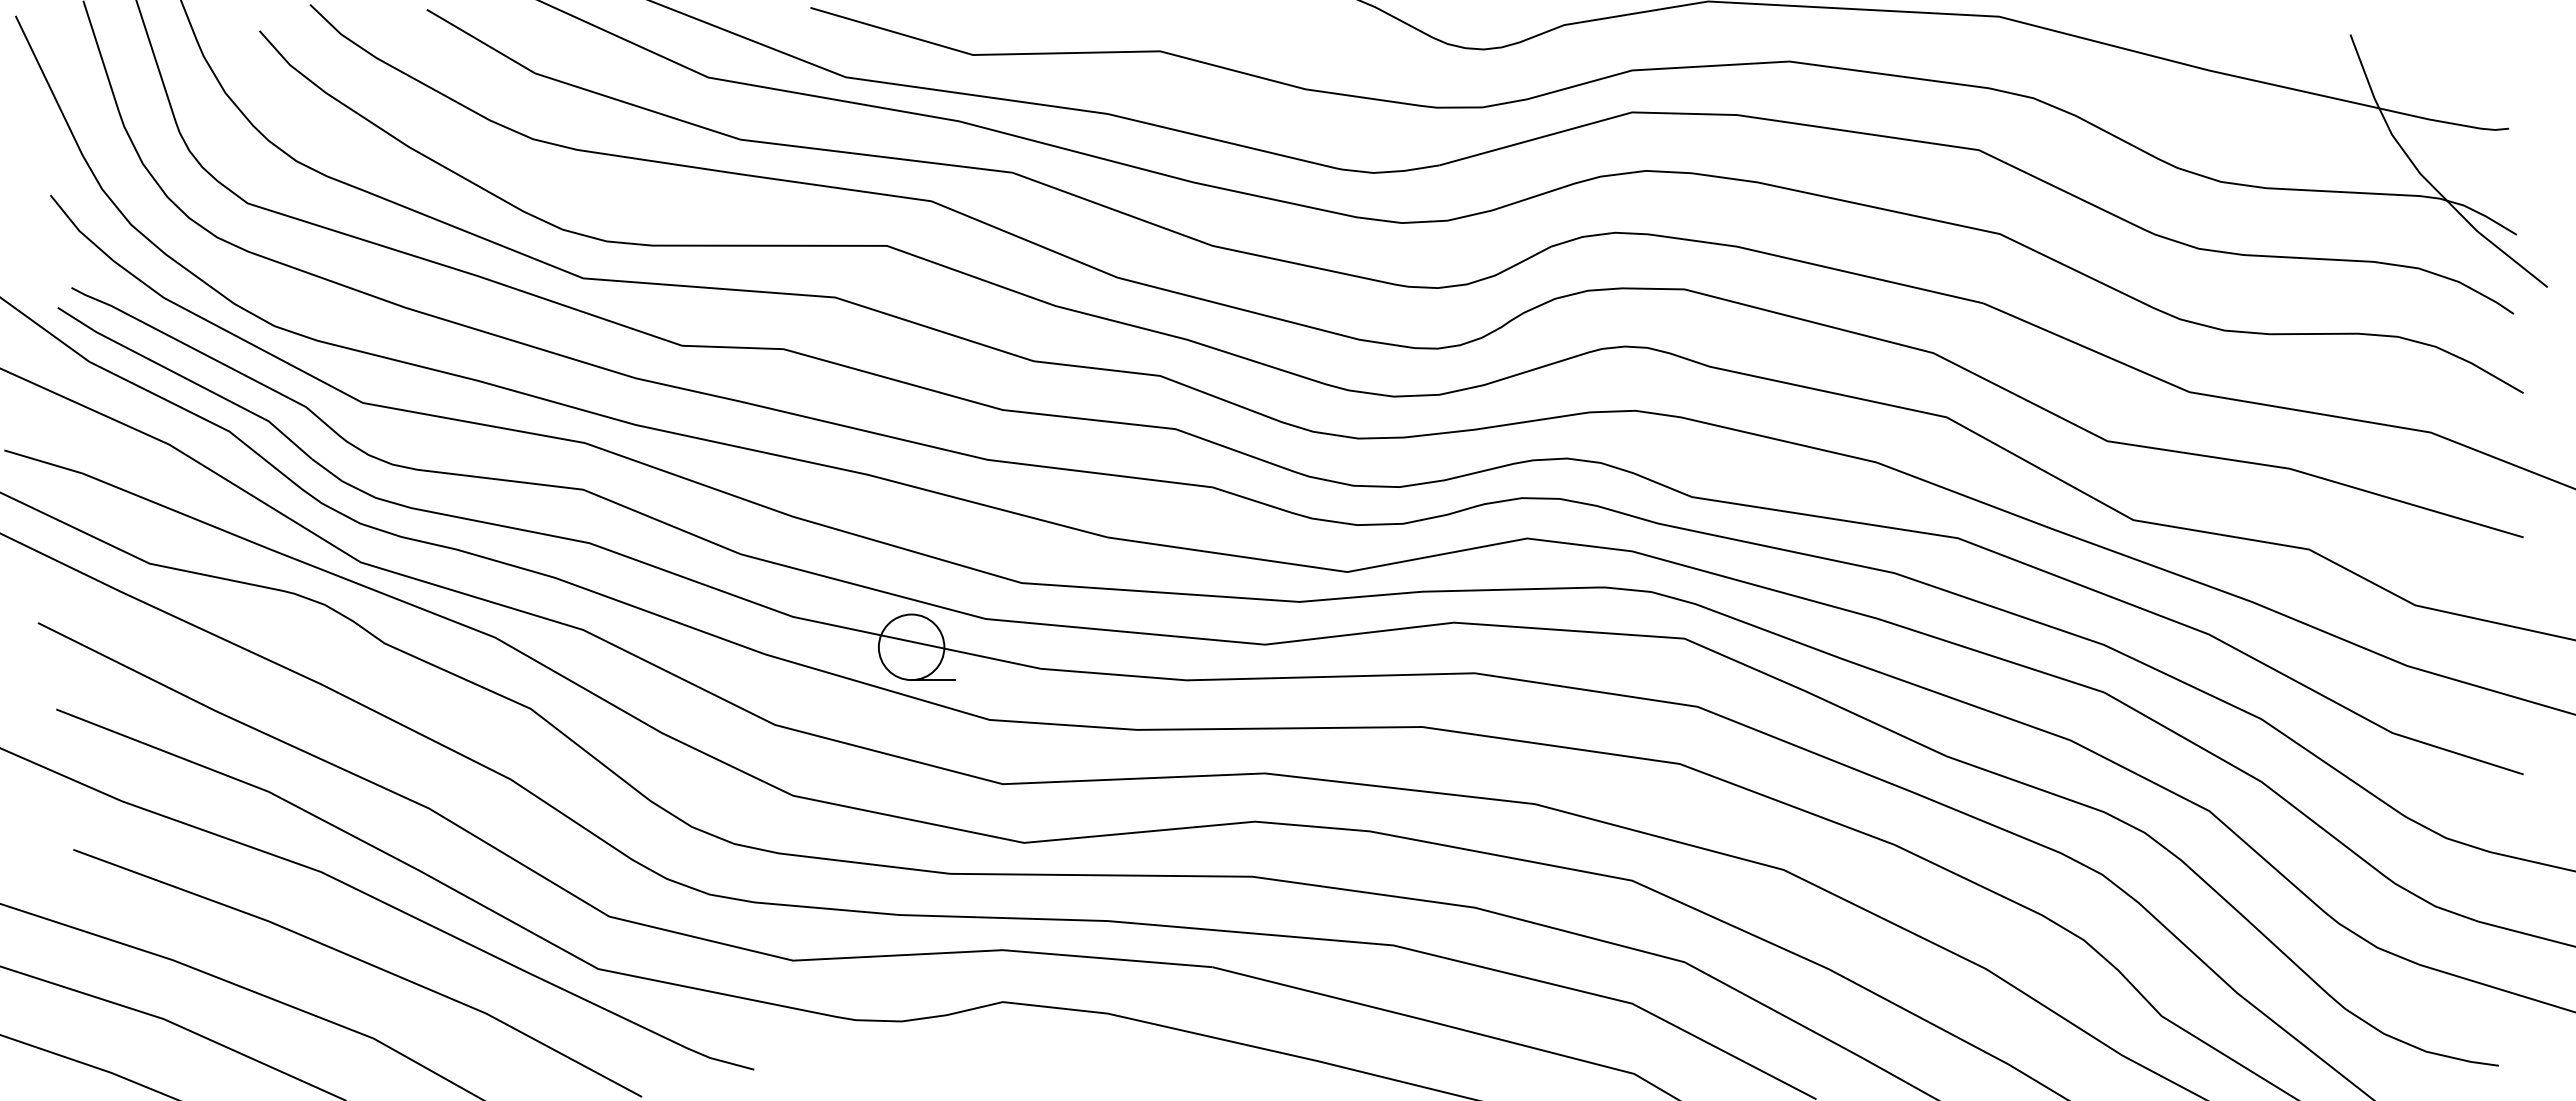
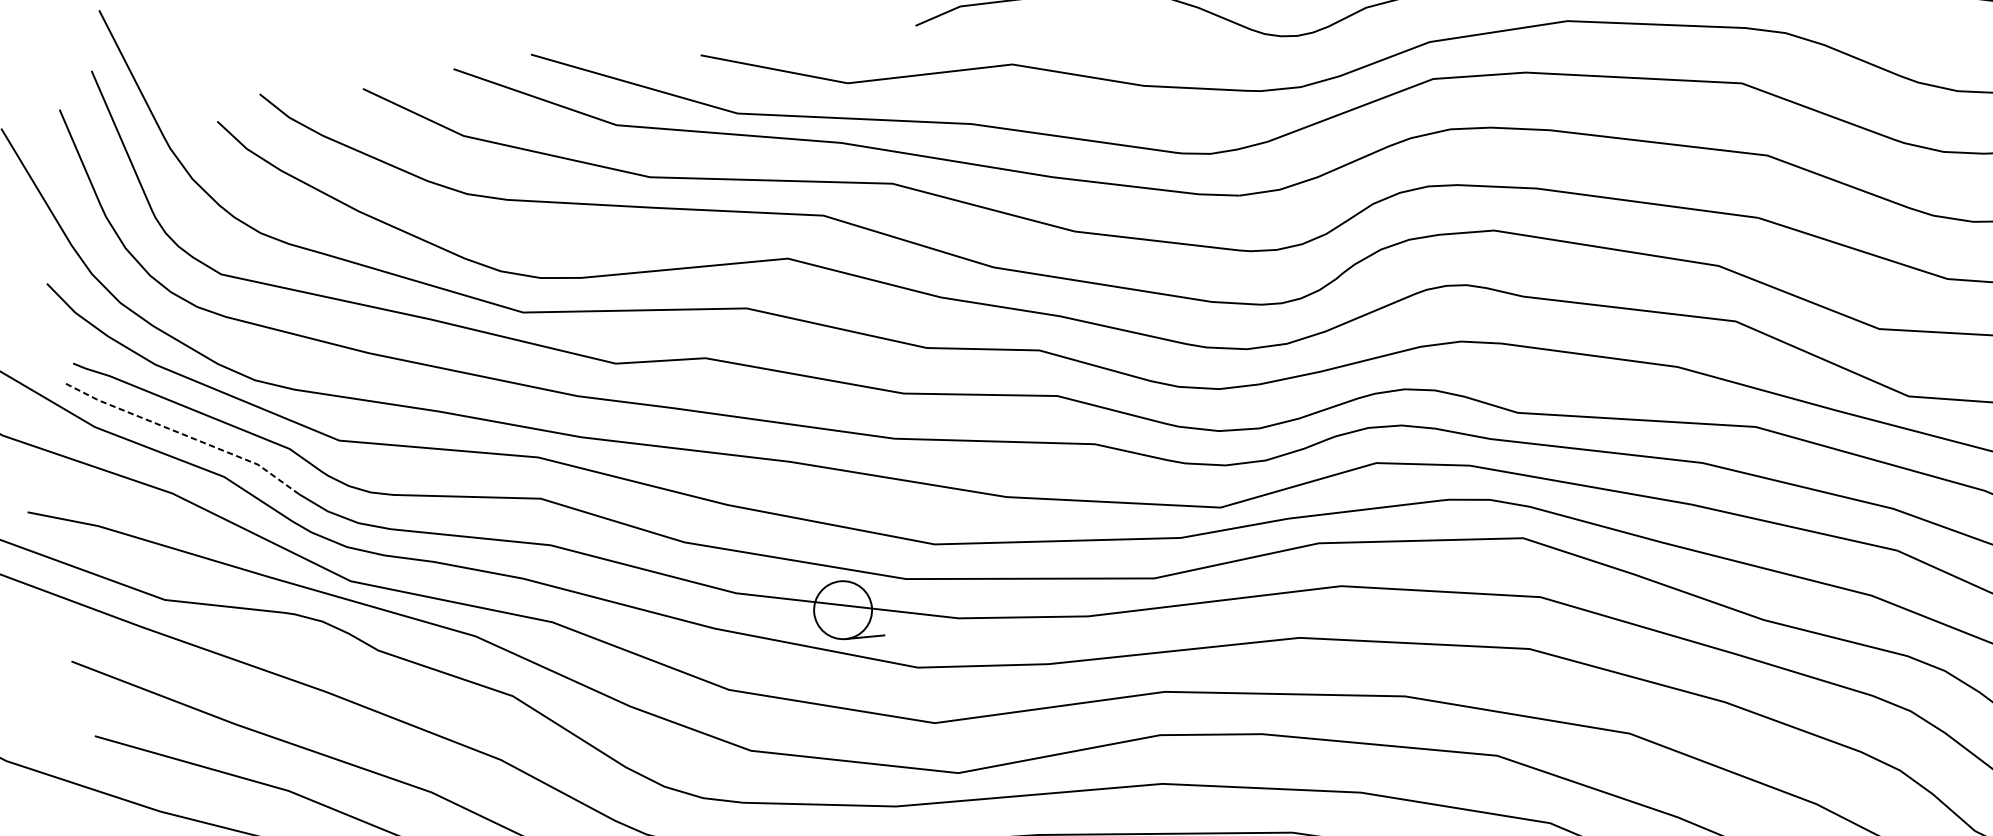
line: (187, 379) -> (182, 434), solid -> dashed

